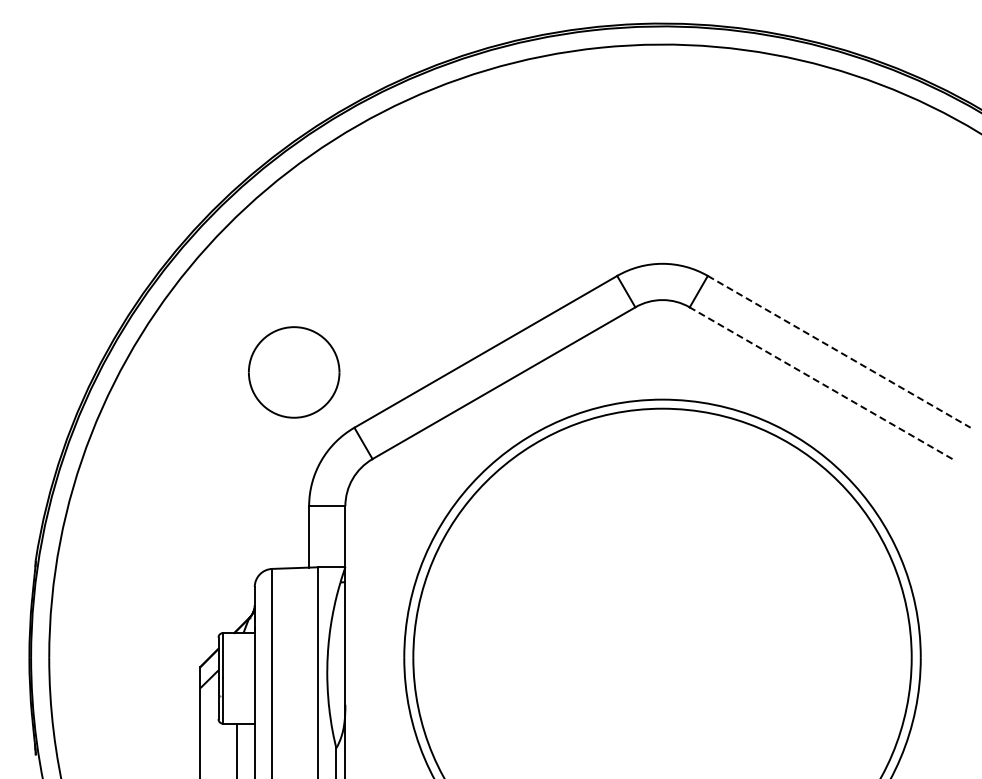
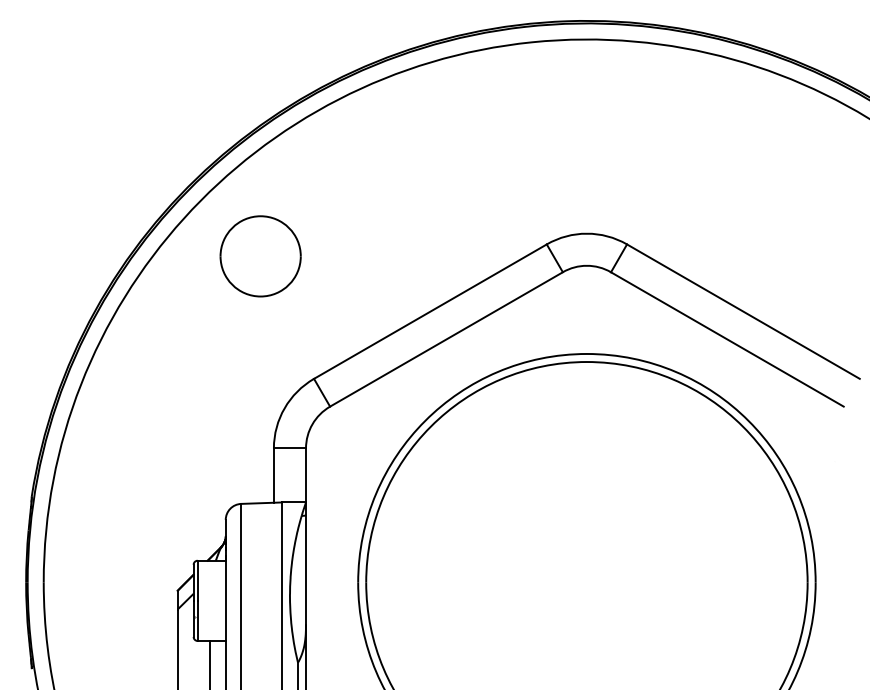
line: (839, 351) -> (743, 311), dashed -> solid
part: (294, 372) -> (260, 256), moved
line: (821, 383) -> (727, 339), dashed -> solid

